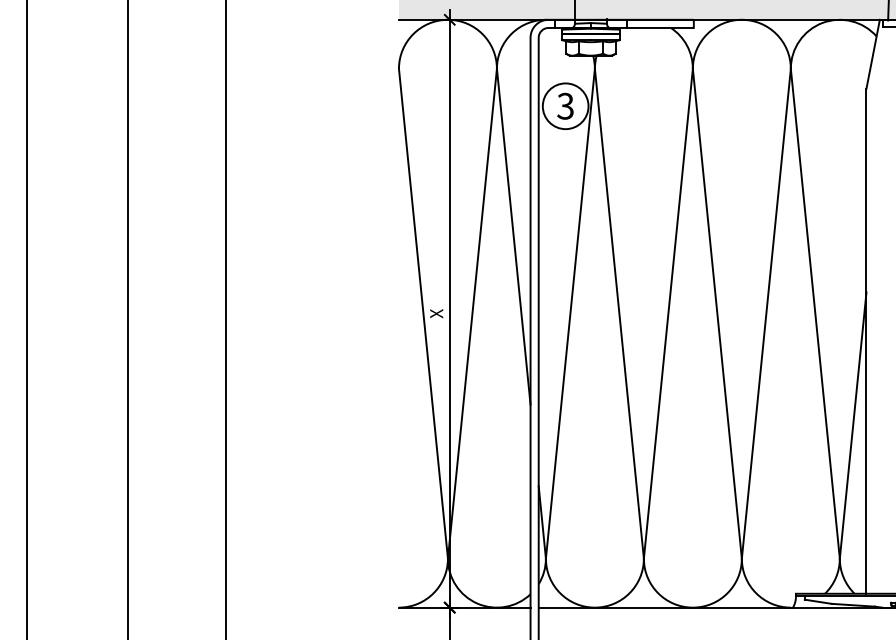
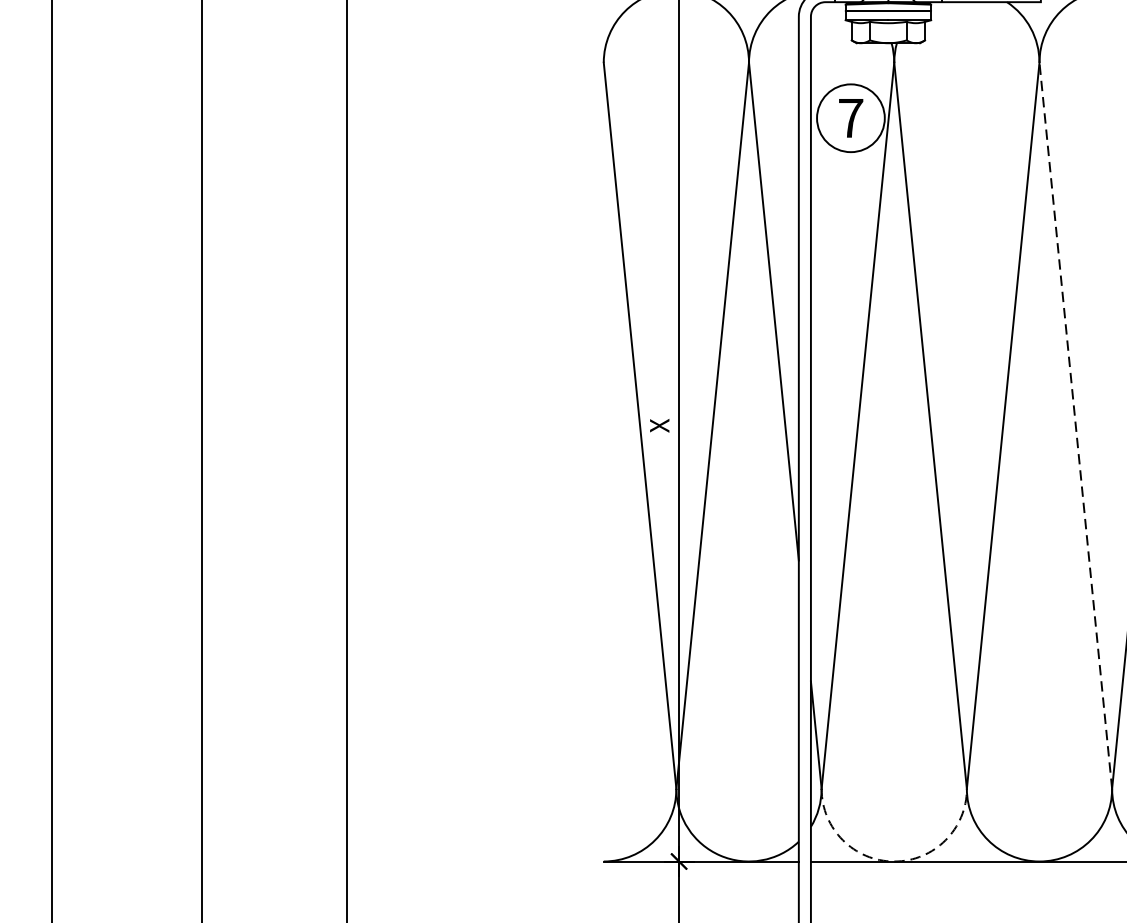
text: (565, 105) -> (850, 117), 3 -> 7
line: (717, 313) -> (1076, 425), solid -> dashed
arc: (594, 607) -> (893, 861), solid -> dashed

